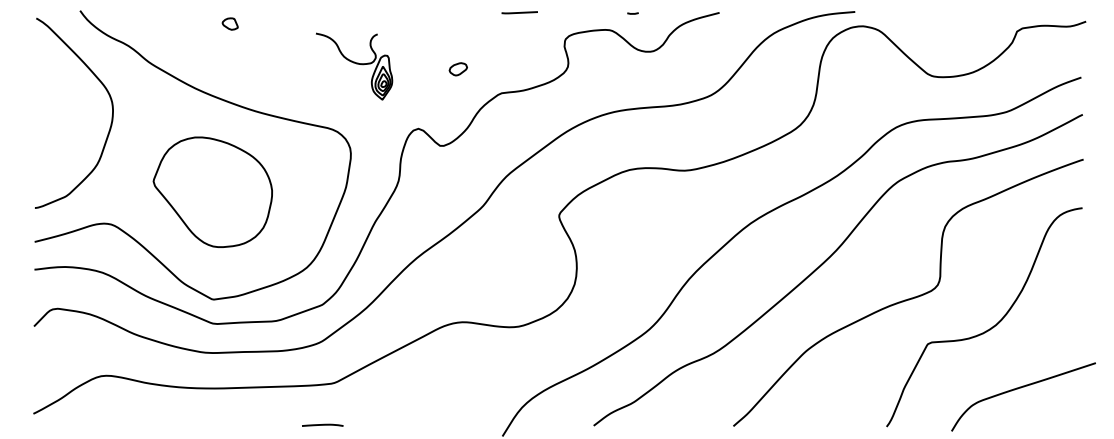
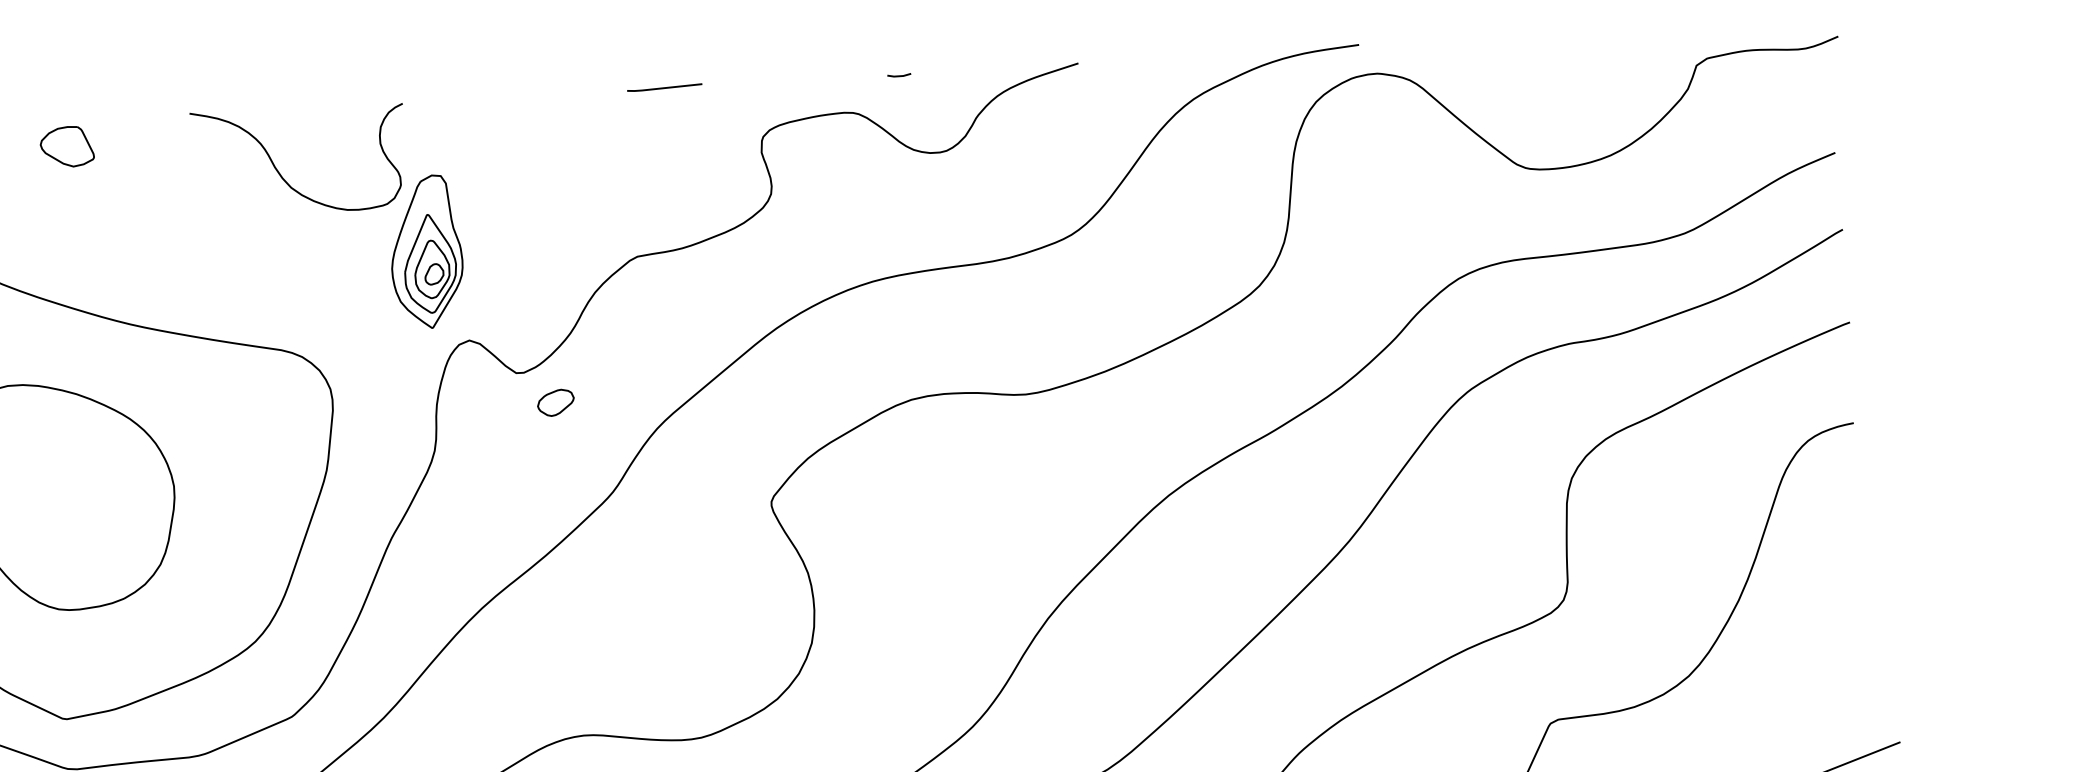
part: (229, 23) -> (65, 145), size x1.67
part: (354, 66) -> (329, 219), size x1.67
part: (457, 69) -> (554, 403), moved

